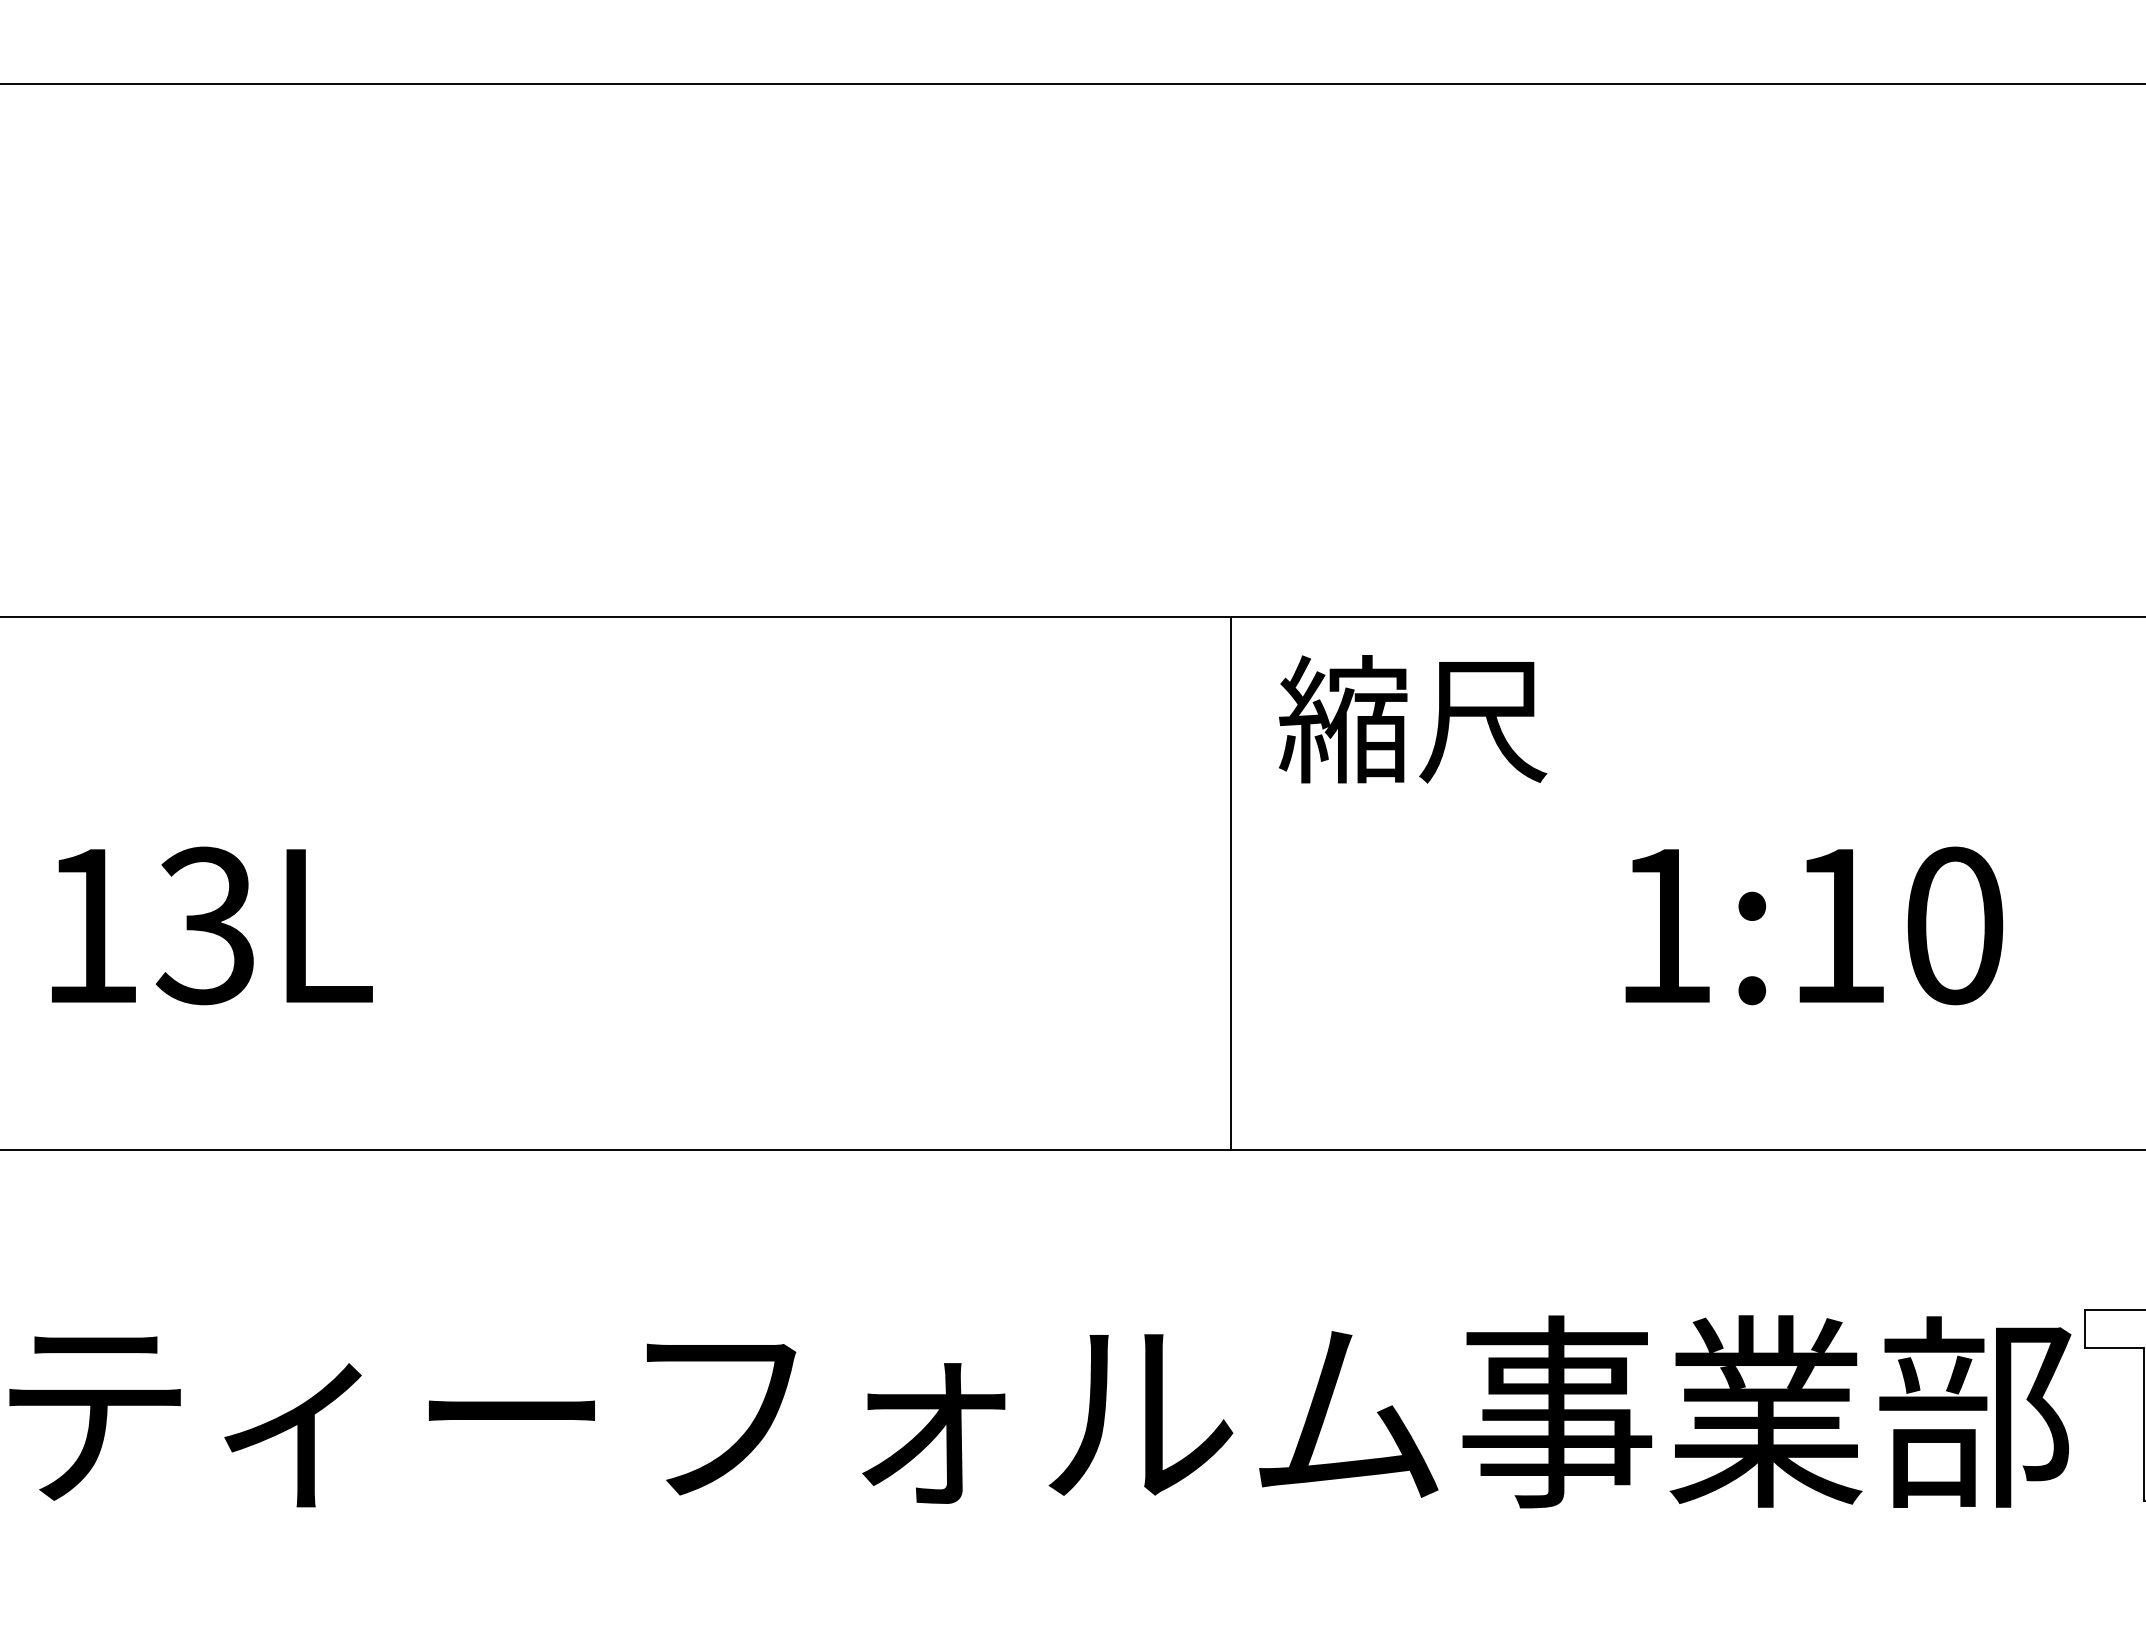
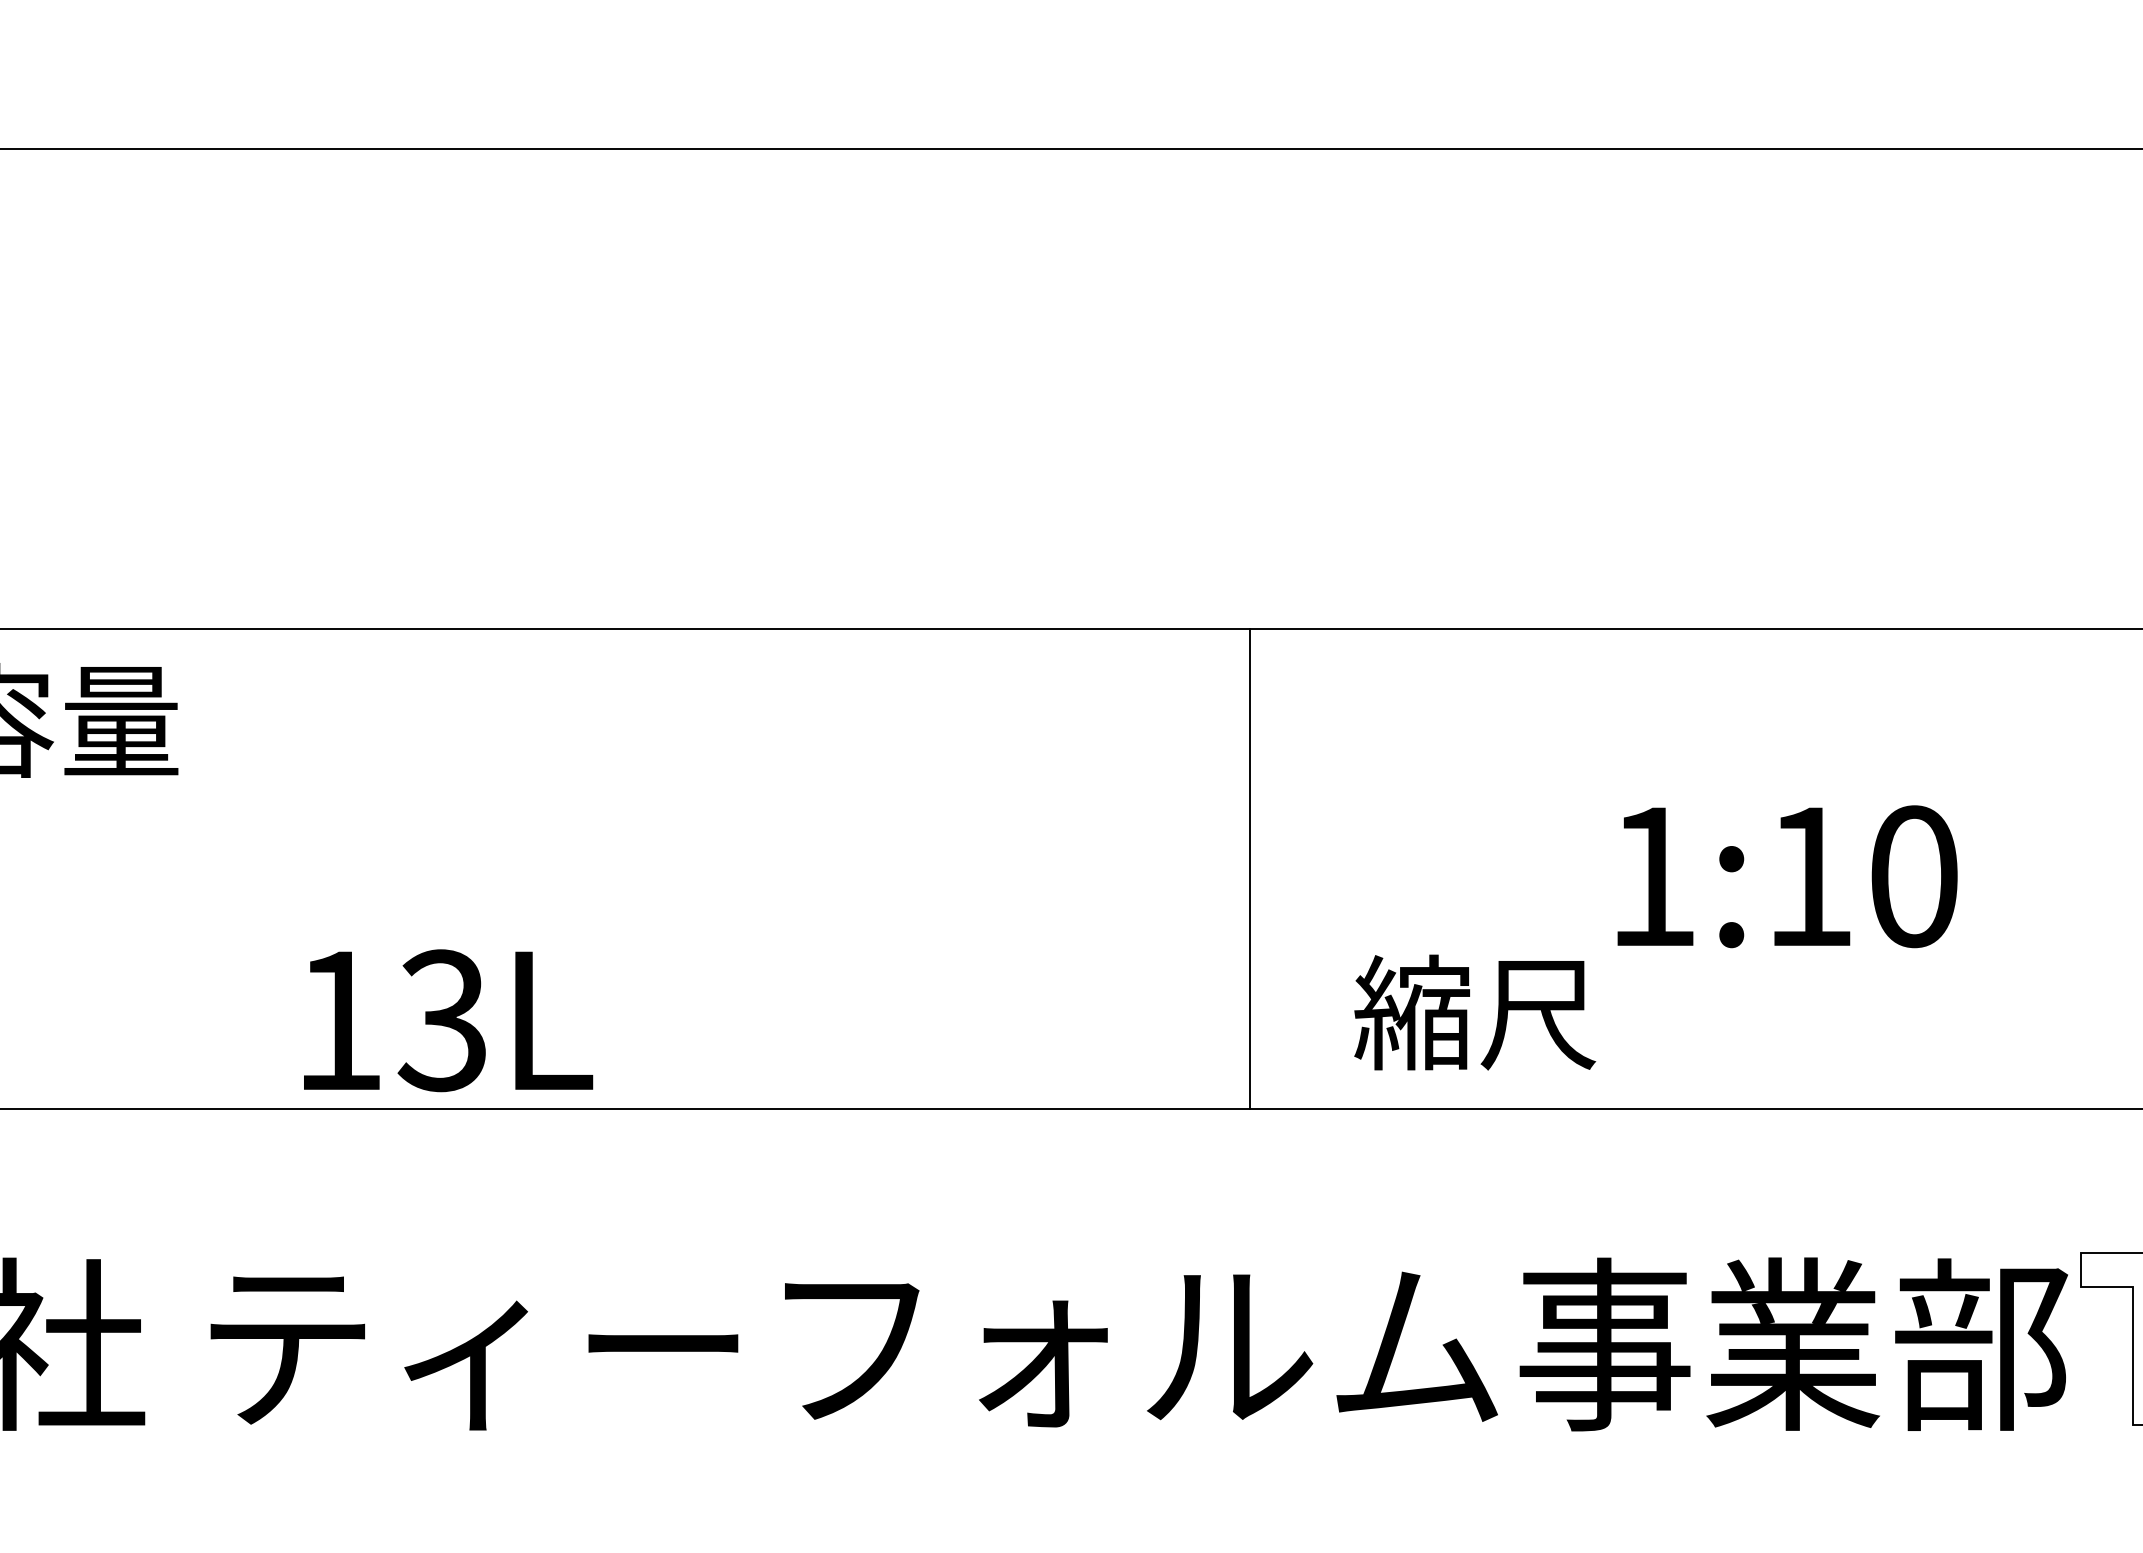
text: (1413, 719) -> (1475, 1012), moved
line: (1231, 883) -> (1250, 868), moved
text: (212, 925) -> (448, 1020), moved
text: (1814, 925) -> (1787, 876), moved

